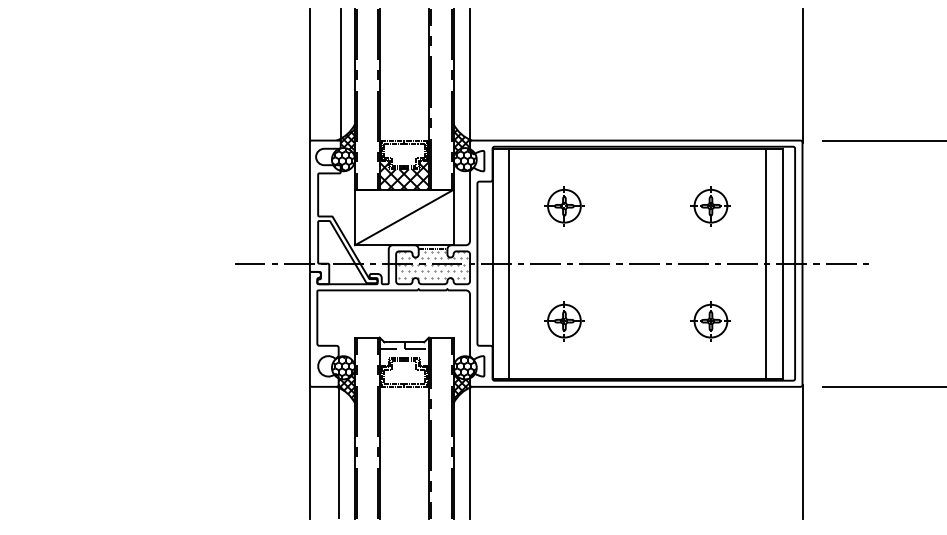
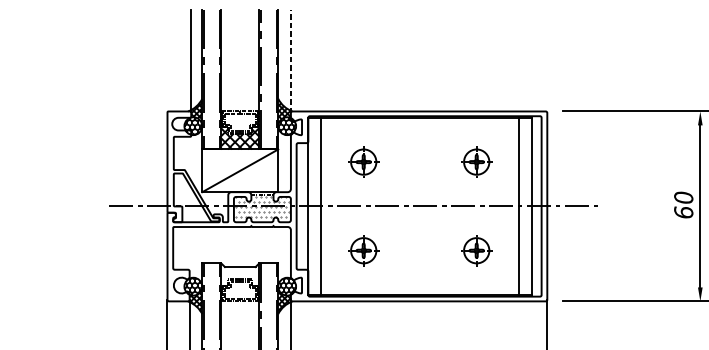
line: (309, 74) -> (167, 60), removed
line: (470, 75) -> (291, 61), solid -> dashed
line: (802, 75) -> (547, 61), removed
hatch: (402, 350) -> (238, 273), removed

